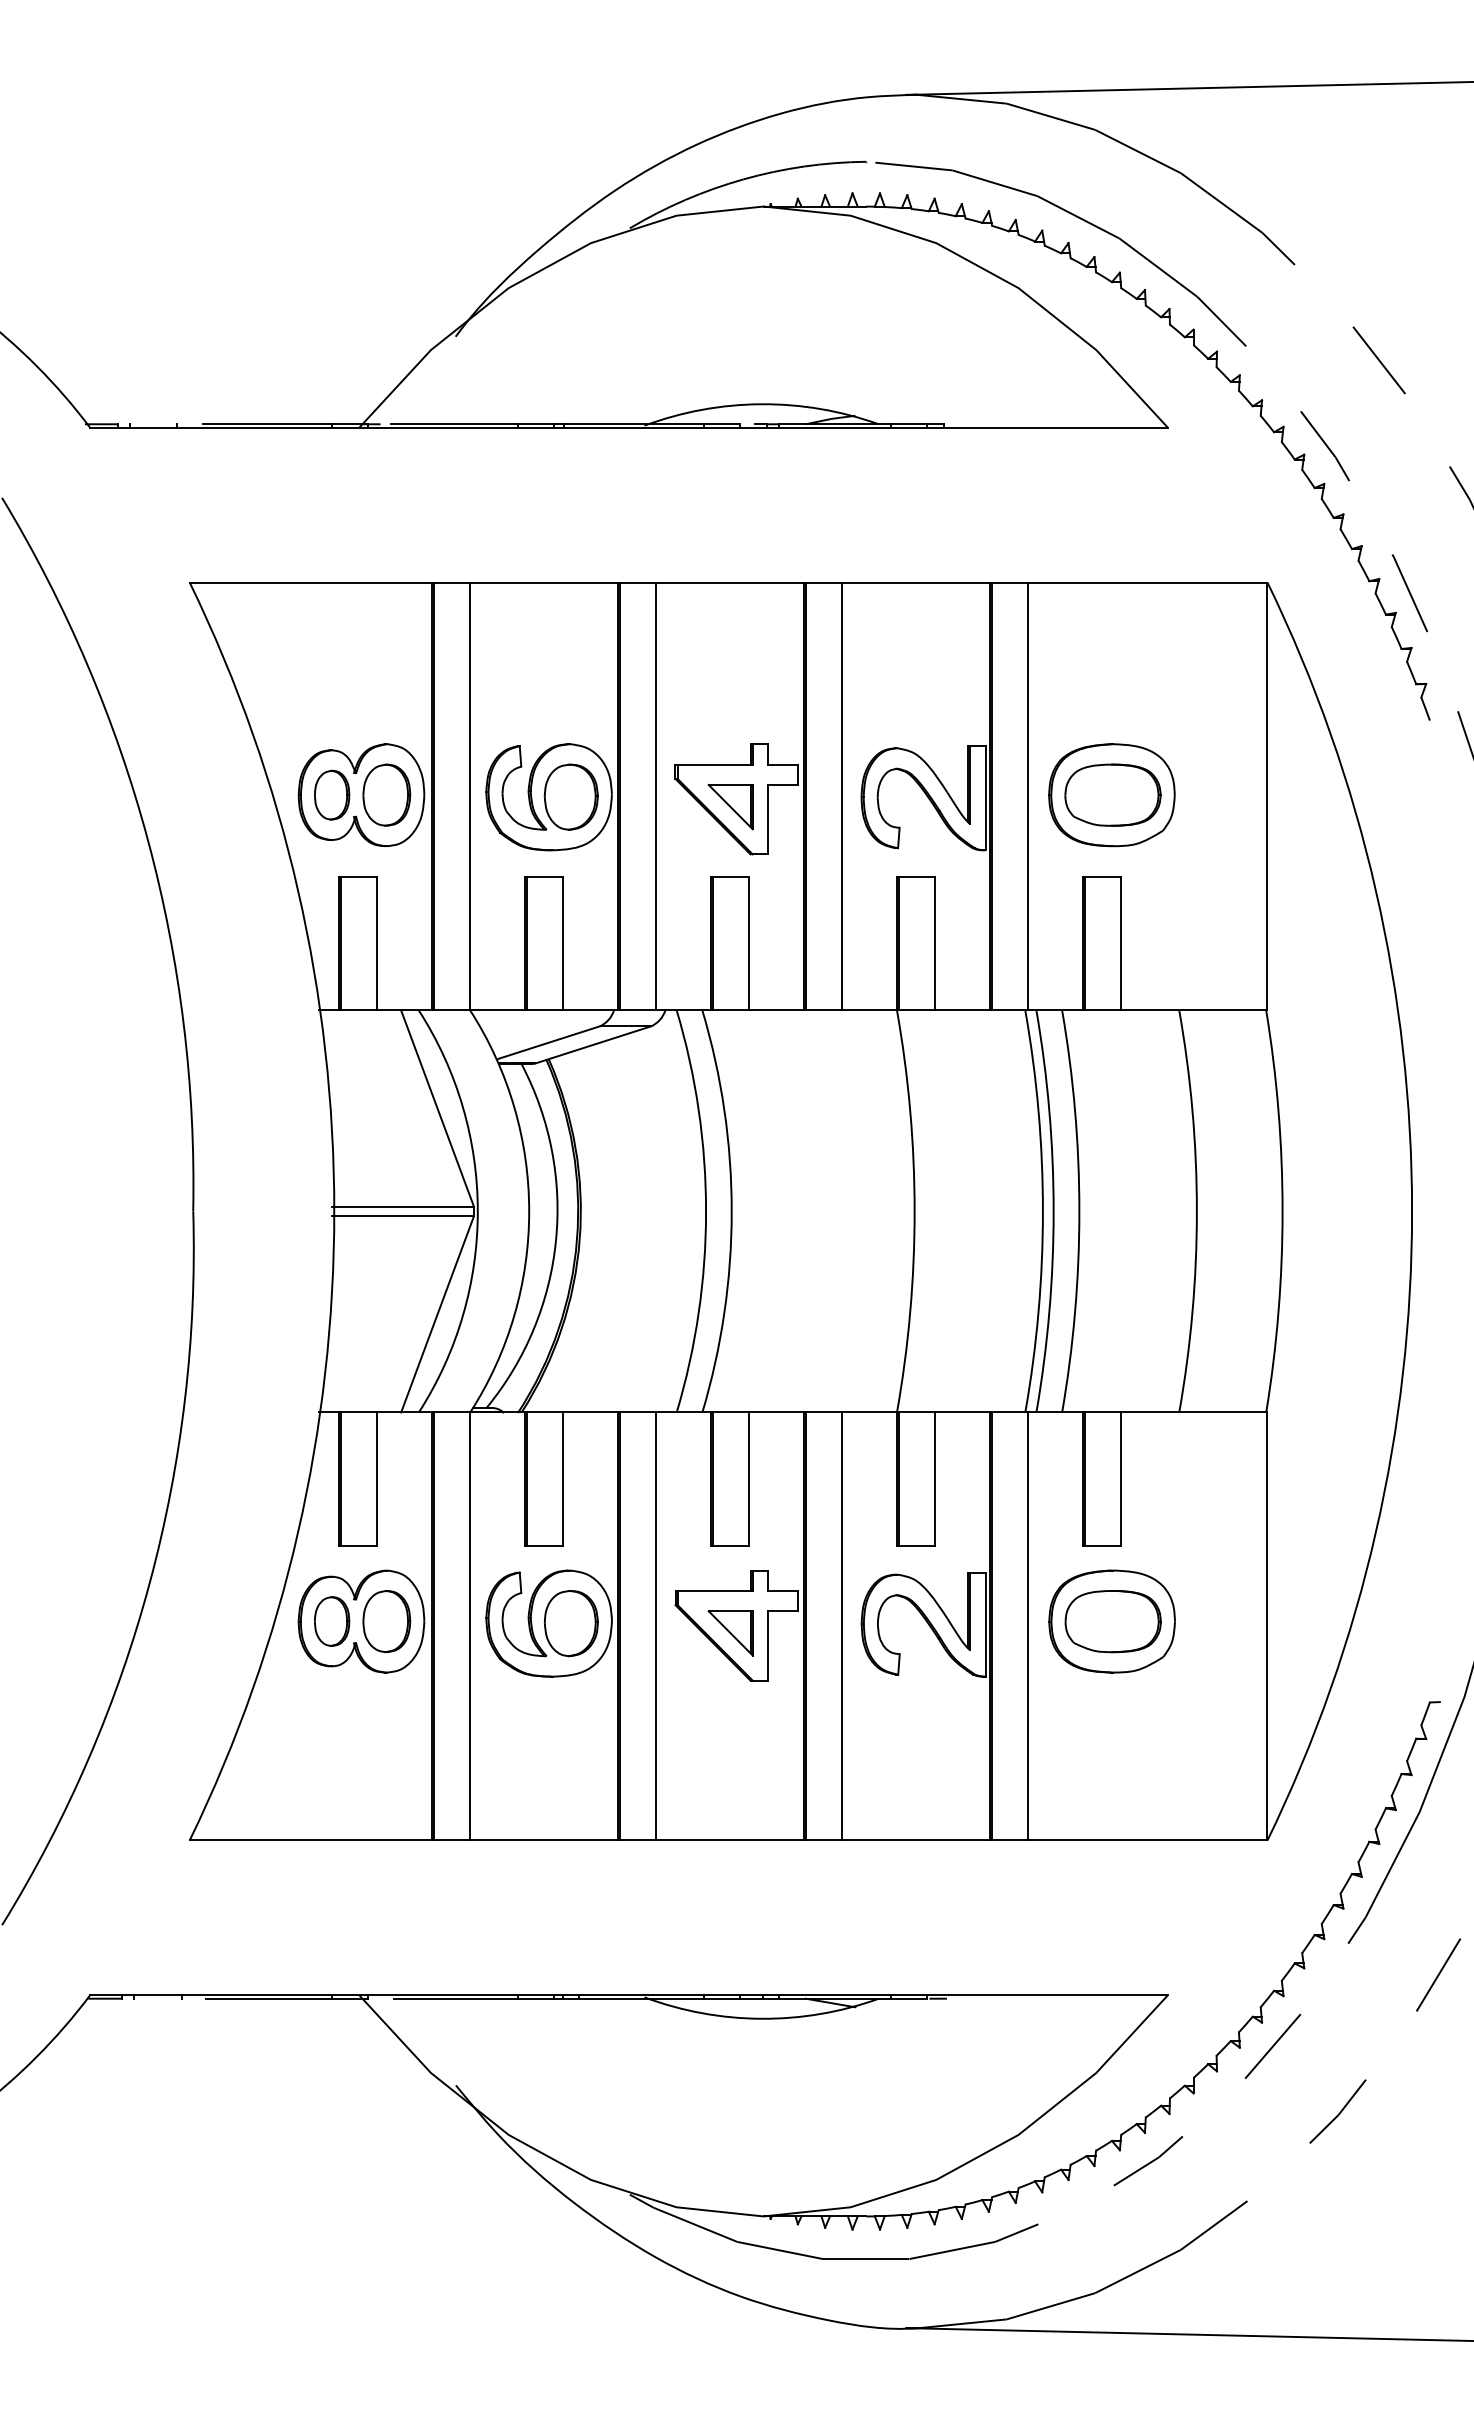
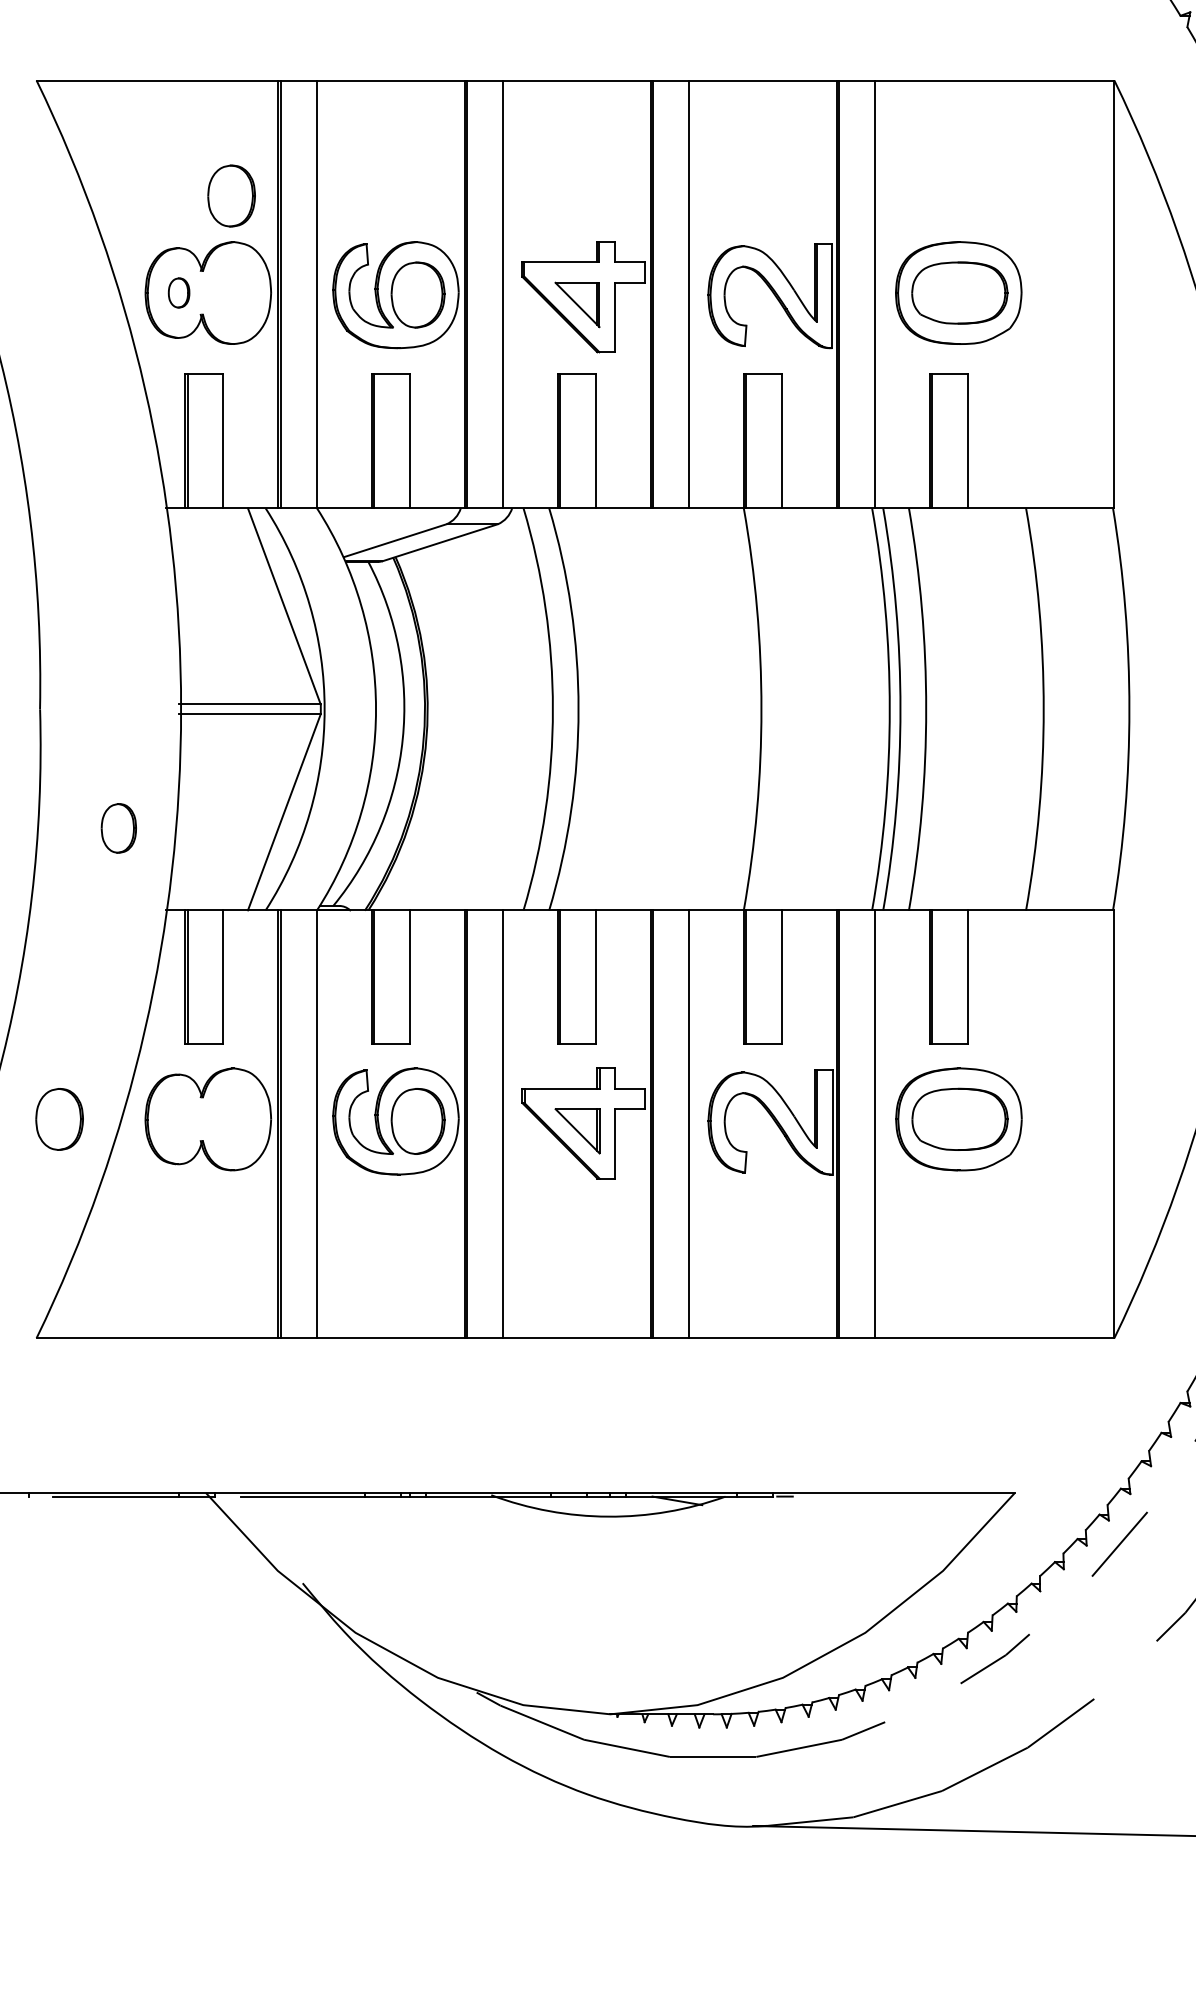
part: (332, 794) -> (179, 292), size x0.6
part: (386, 794) -> (231, 195), moved
part: (332, 1621) -> (119, 828), moved
part: (386, 1621) -> (59, 1119), moved

